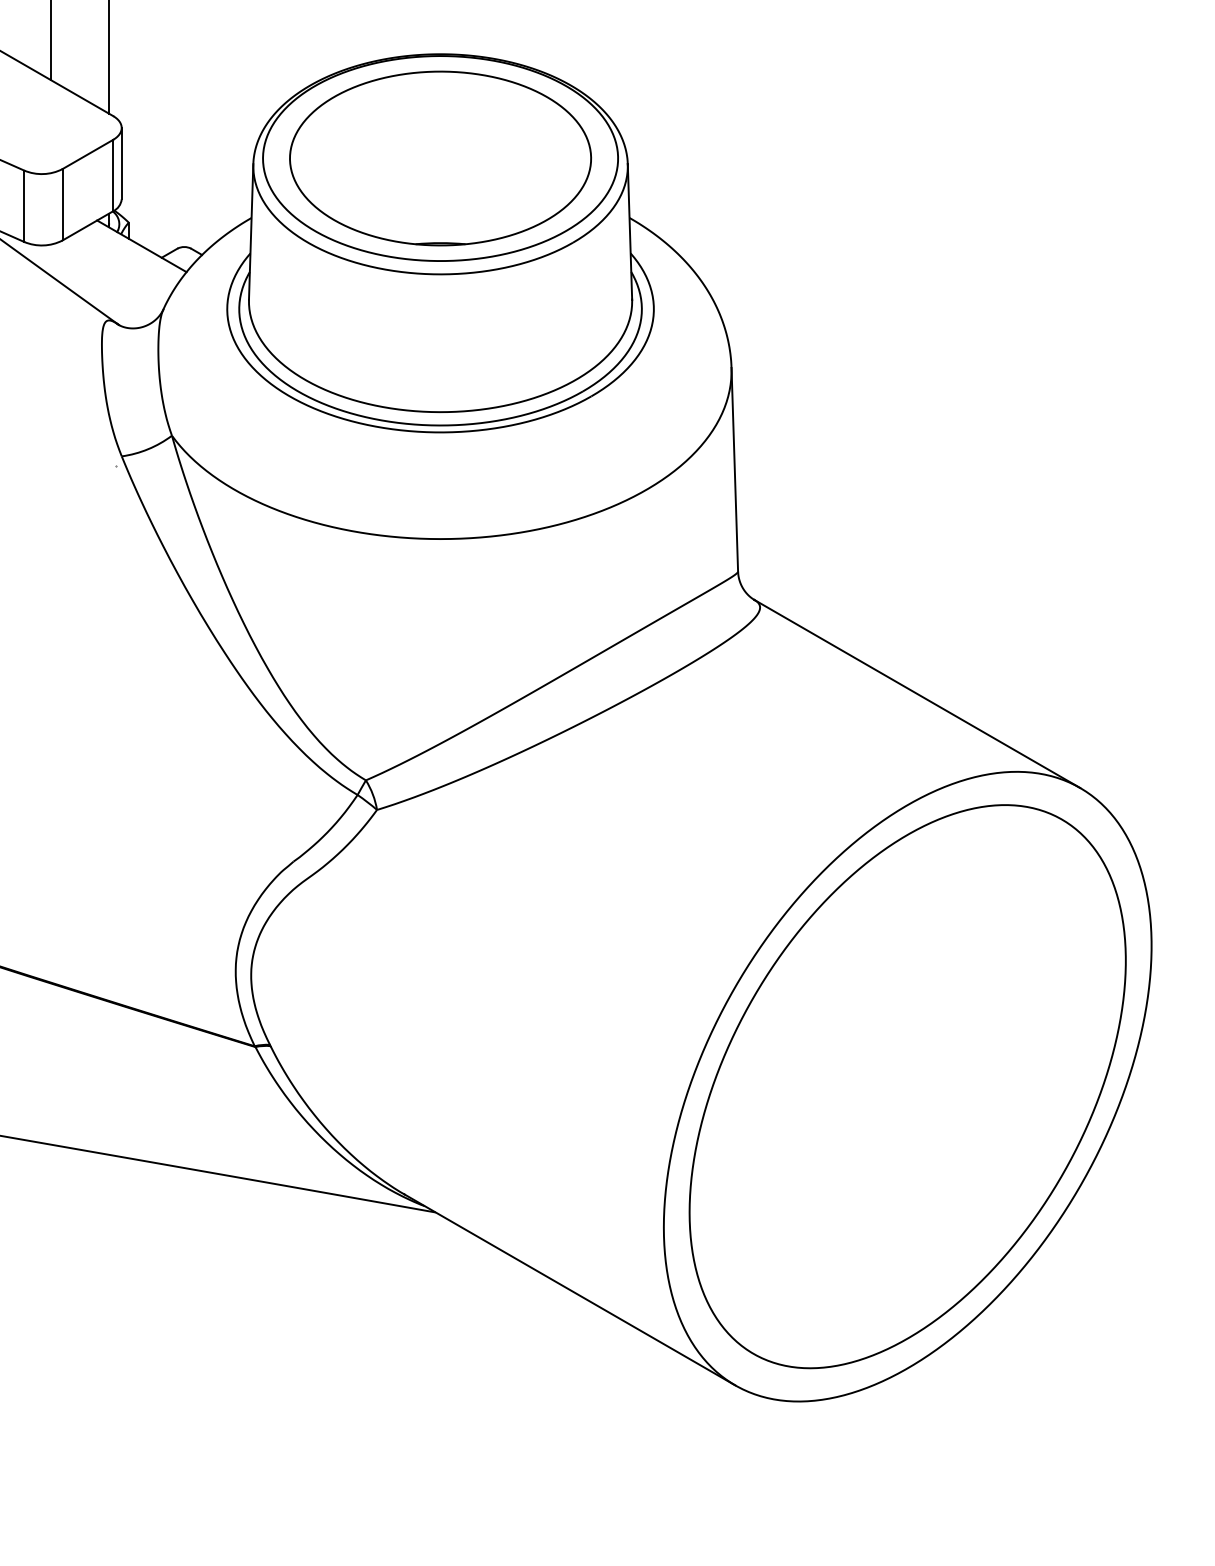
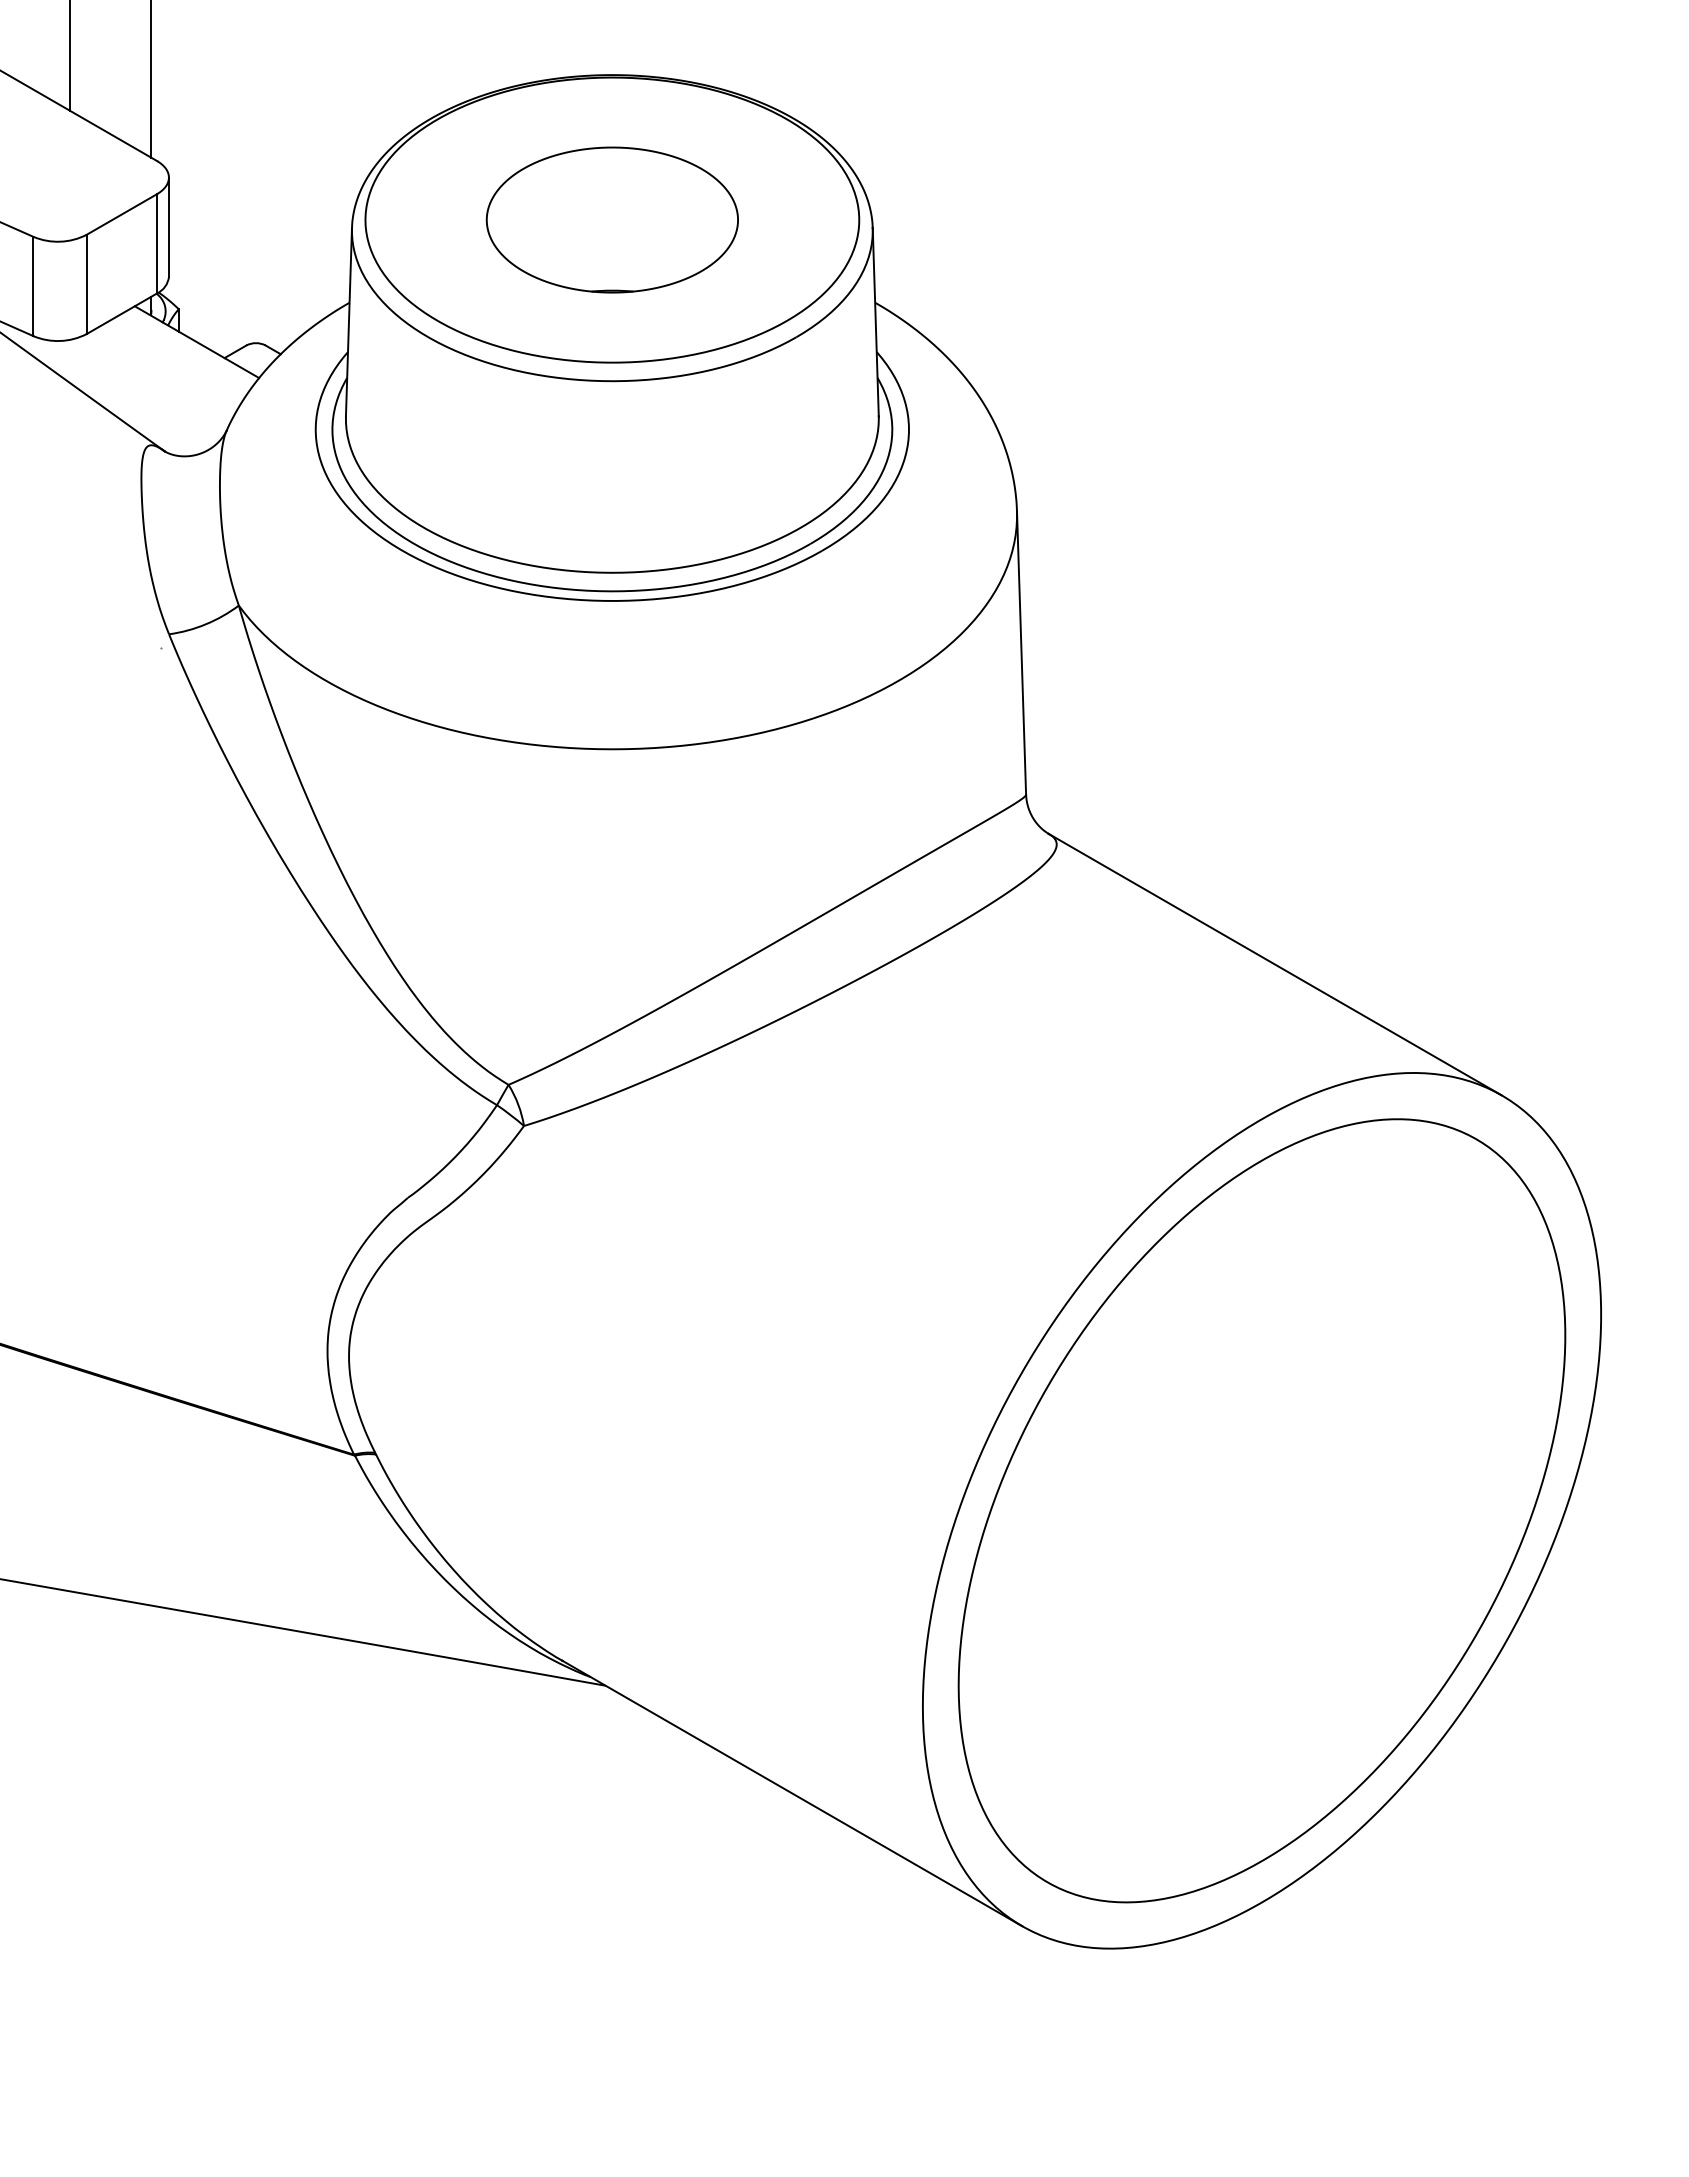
part: (440, 158) -> (612, 219), size x0.6

